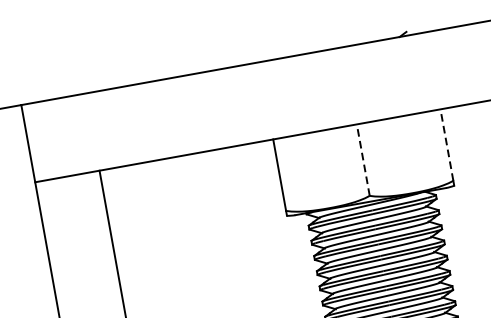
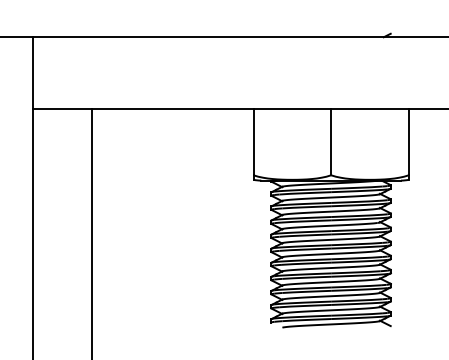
line: (446, 144) -> (408, 141), dashed -> solid
line: (363, 159) -> (331, 141), dashed -> solid

